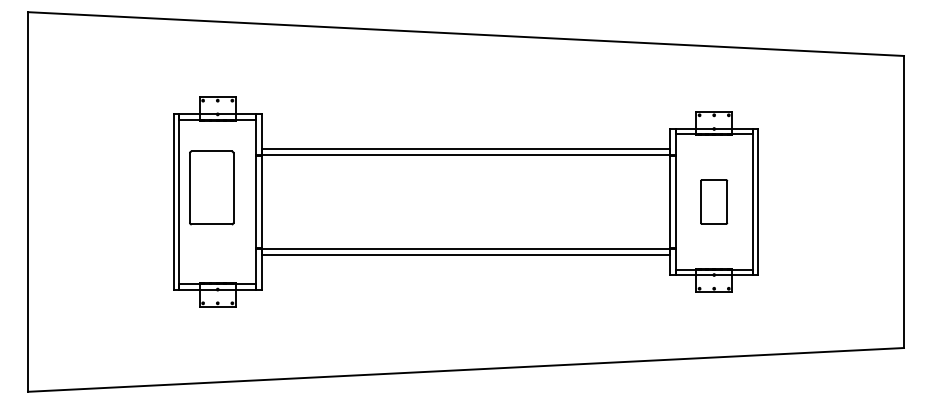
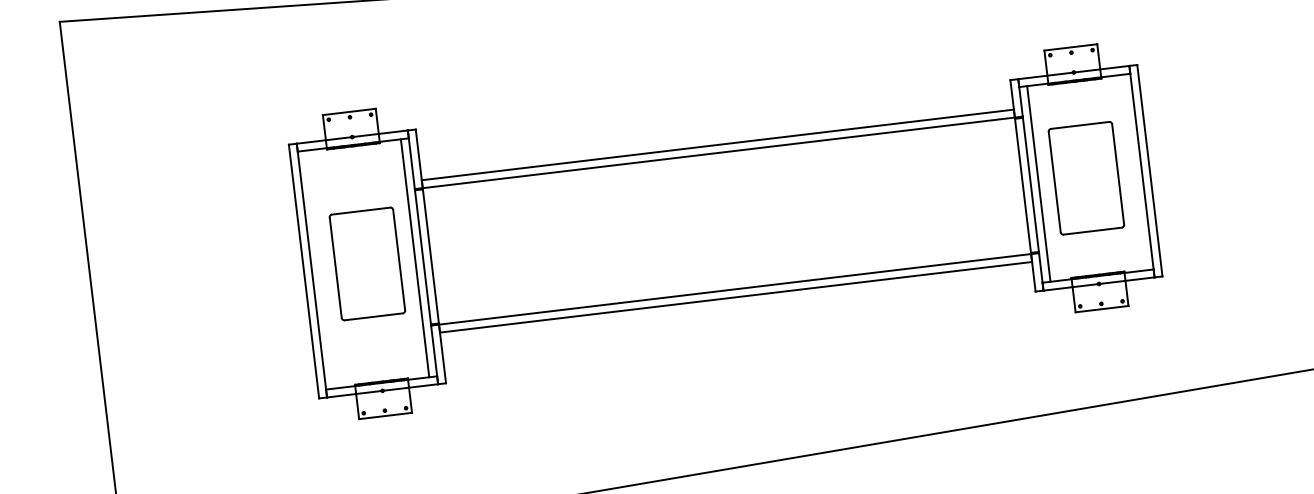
part: (211, 187) -> (366, 263), moved
line: (250, 201) -> (414, 257), added
line: (681, 201) -> (1038, 183), added
part: (713, 201) -> (1085, 177), size x1.67

